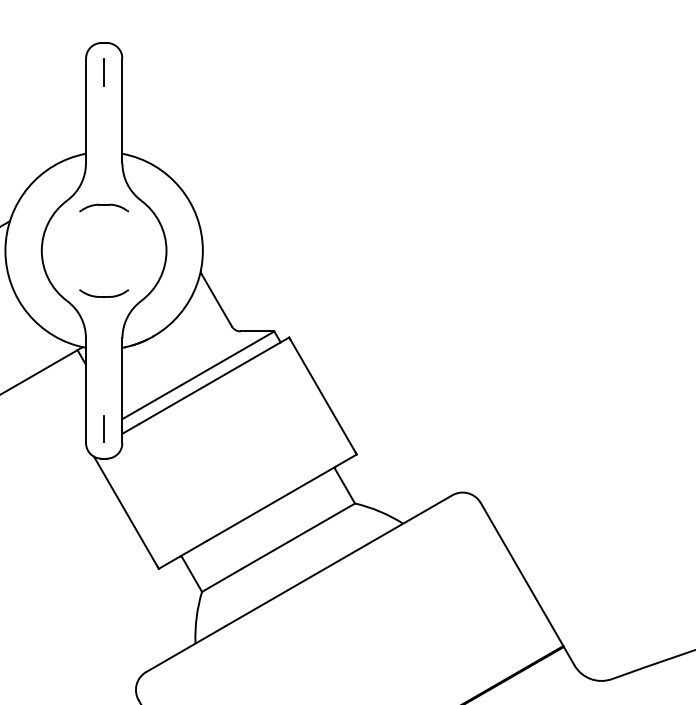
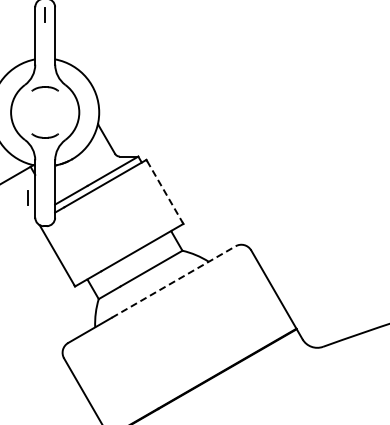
line: (322, 395) -> (164, 191), solid -> dashed
line: (102, 428) -> (27, 197), moved
line: (340, 559) -> (174, 281), solid -> dashed

